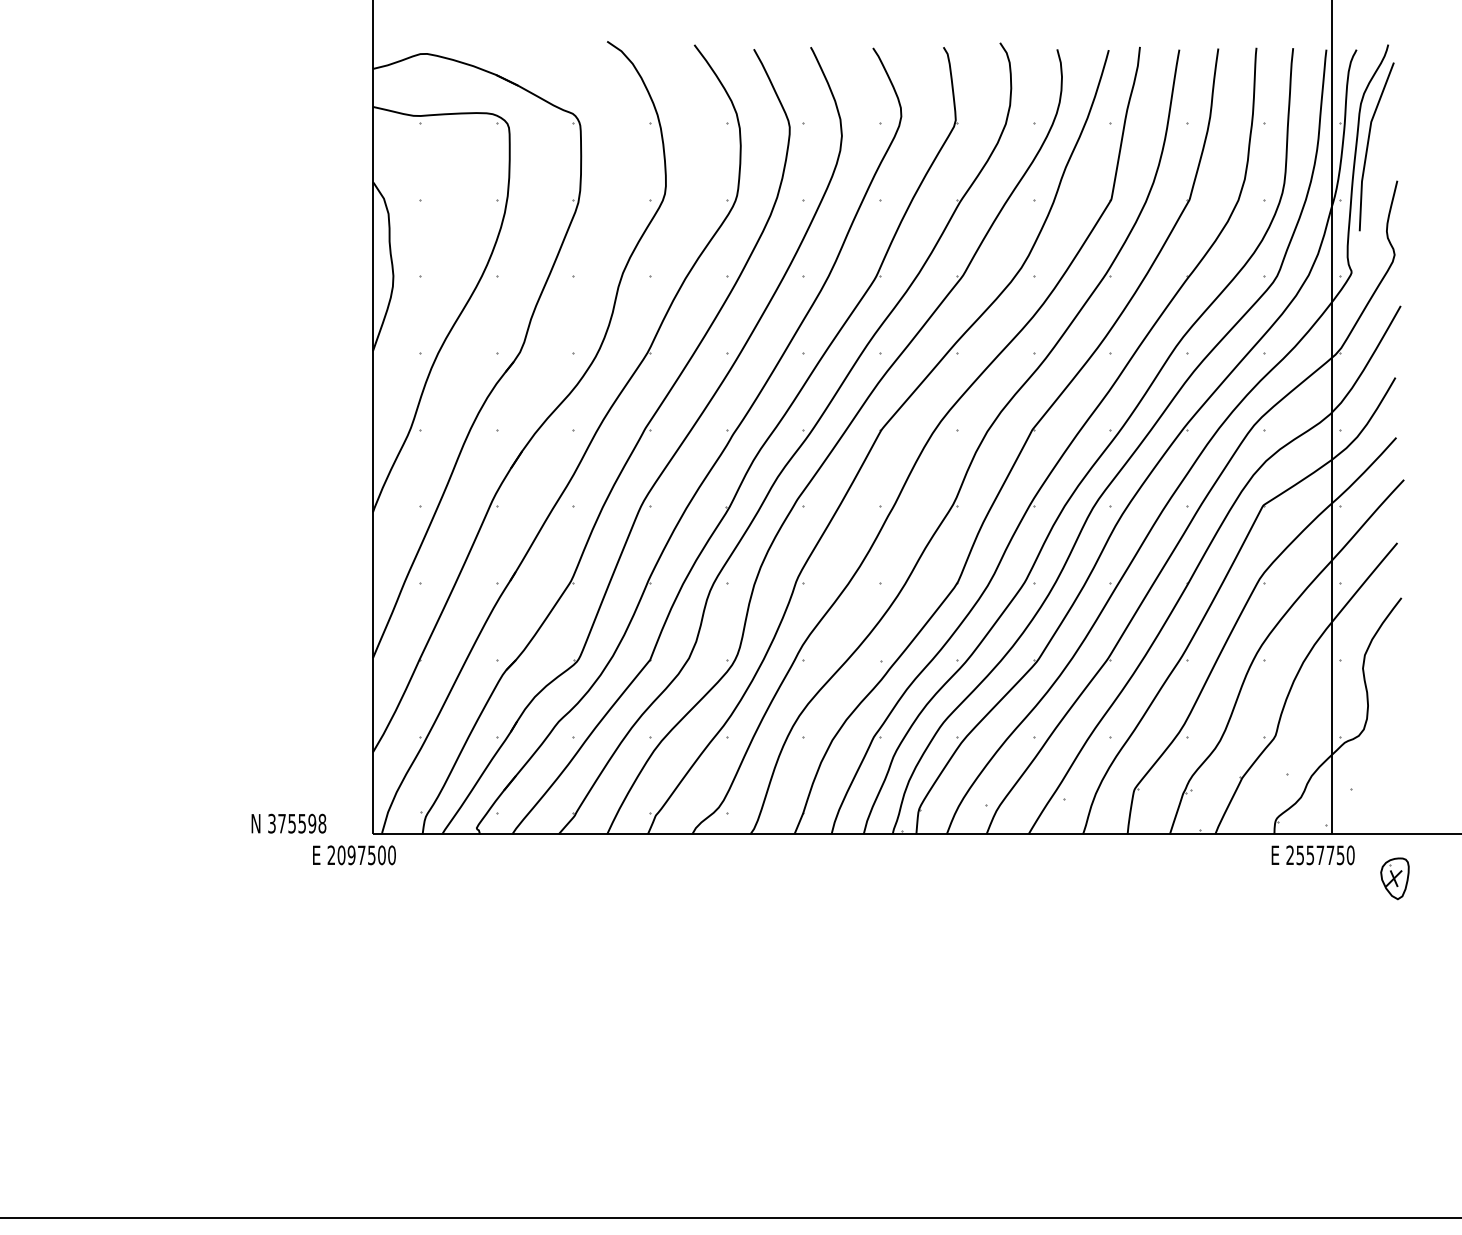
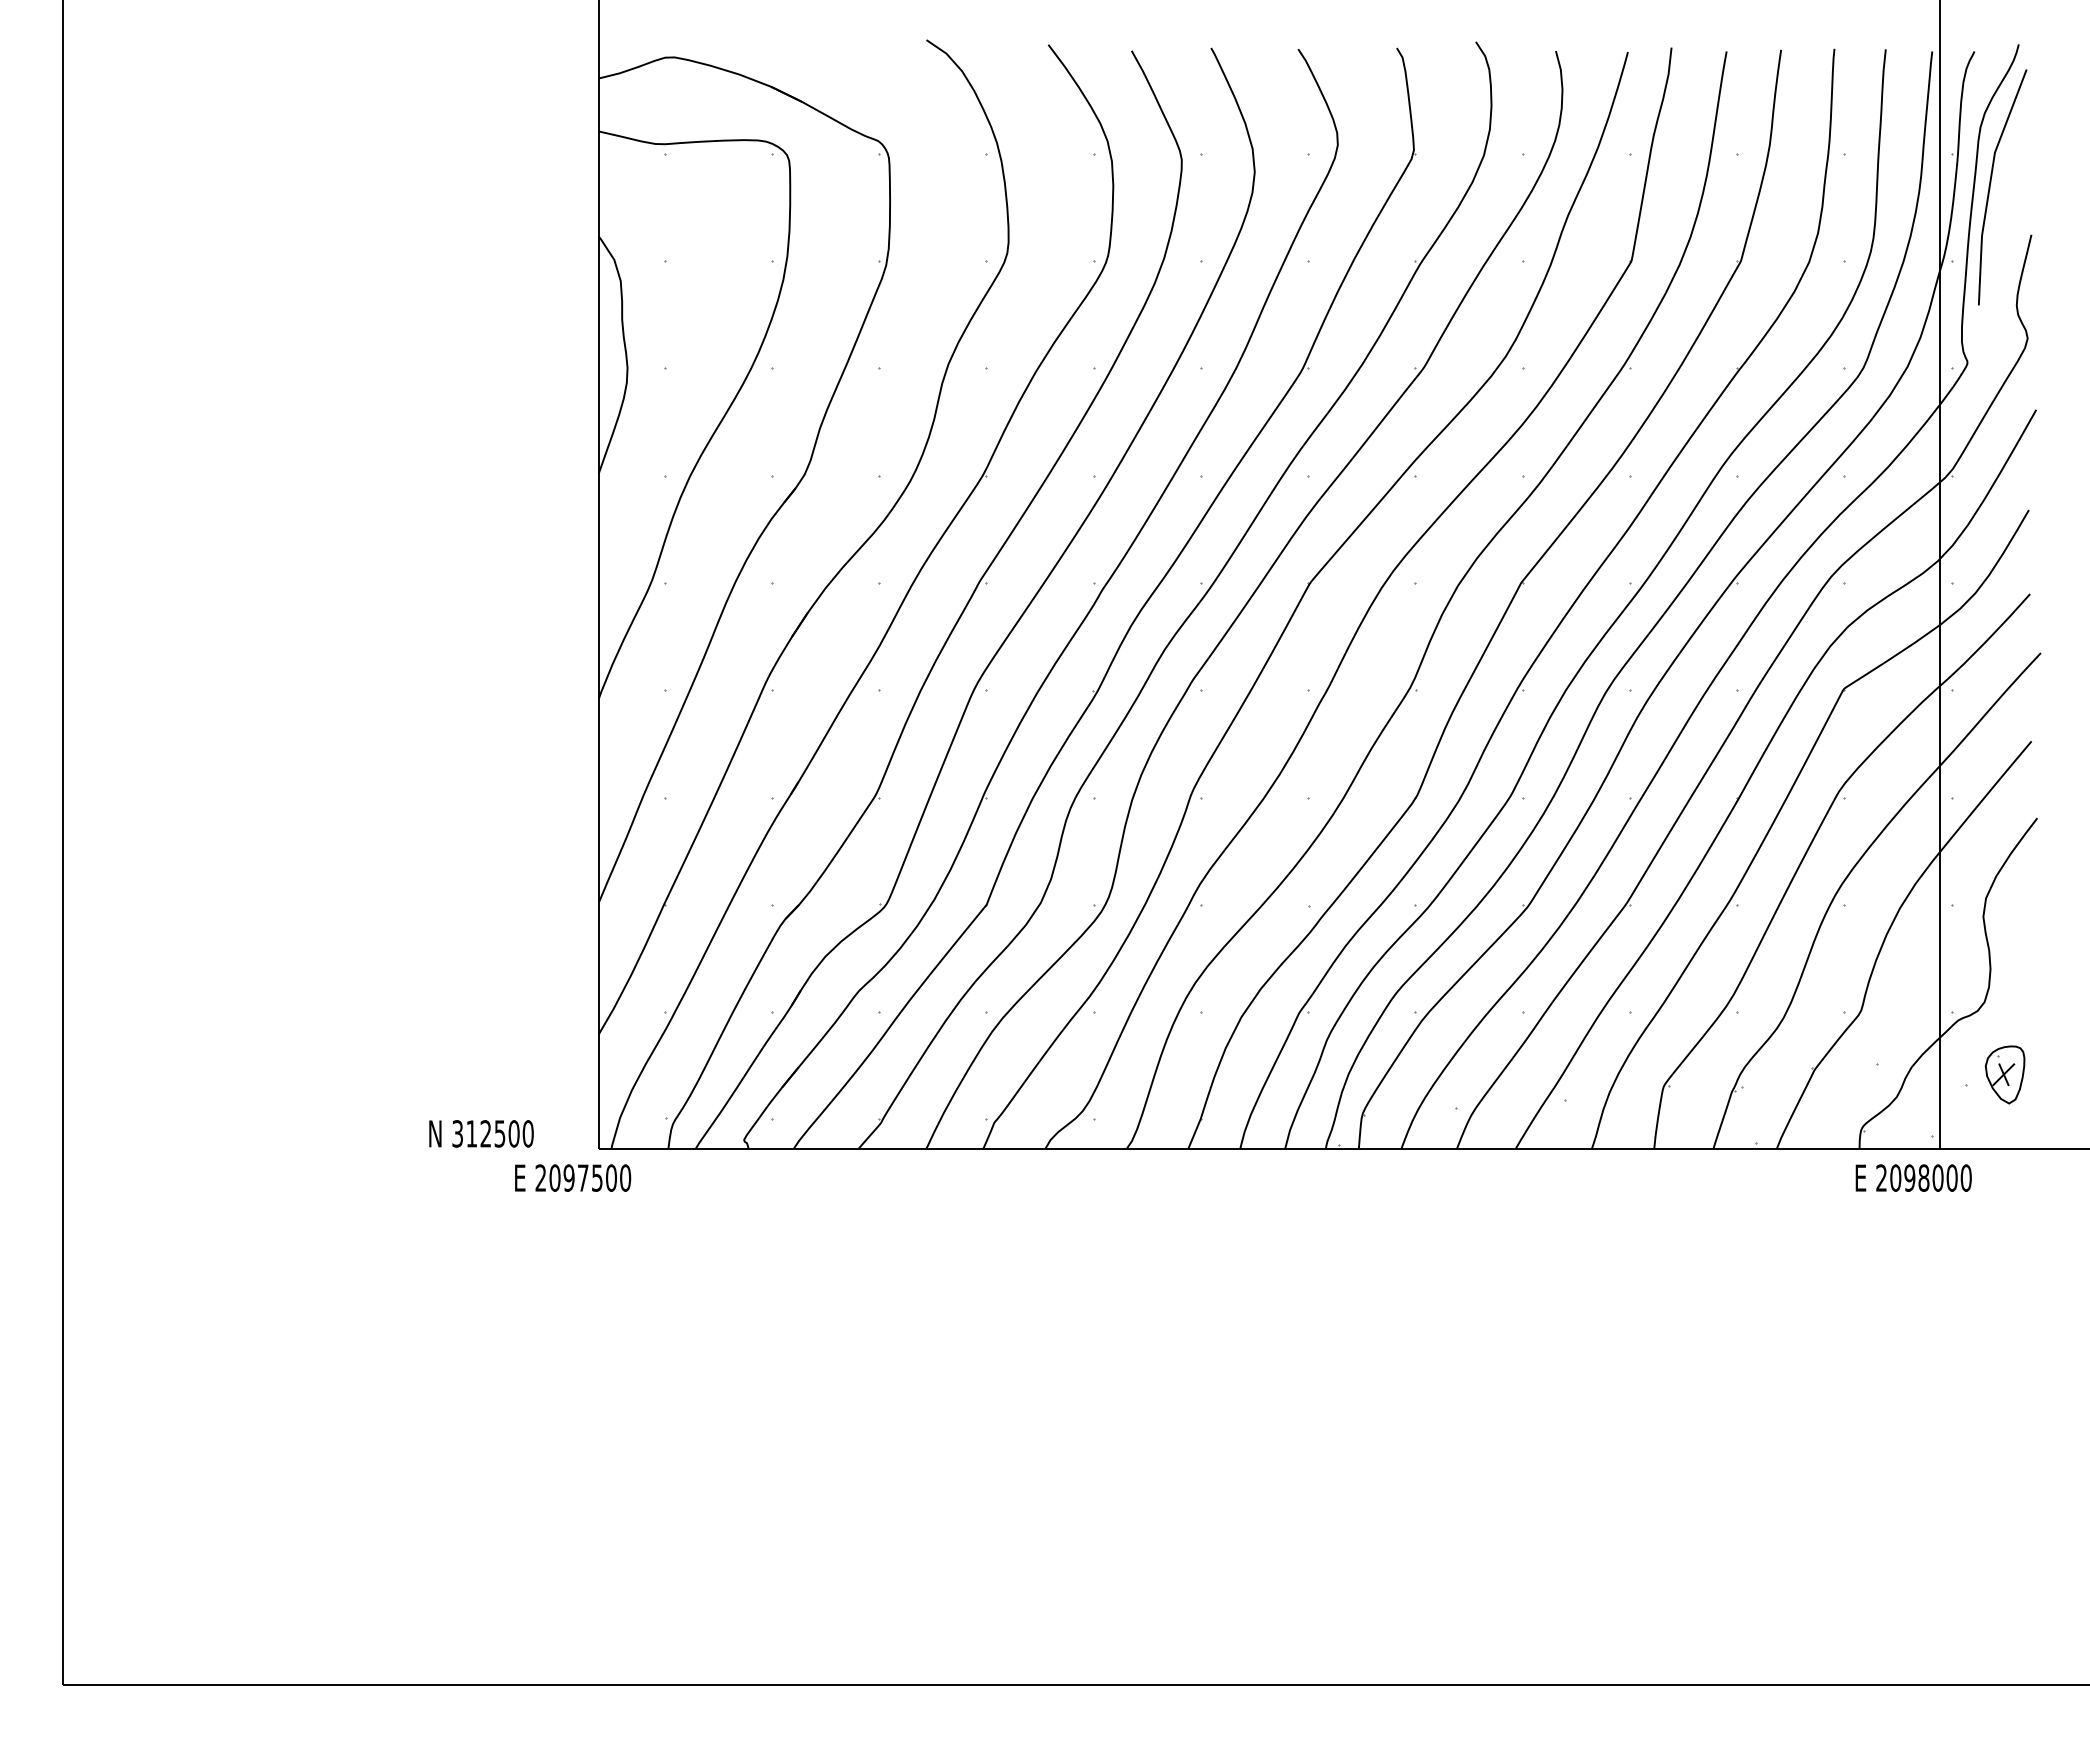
text: (301, 823) -> (499, 1133), 375598 -> 312500
text: (1320, 854) -> (1923, 1177), 2557750 -> 2098000
part: (1394, 878) -> (2004, 1074), moved

